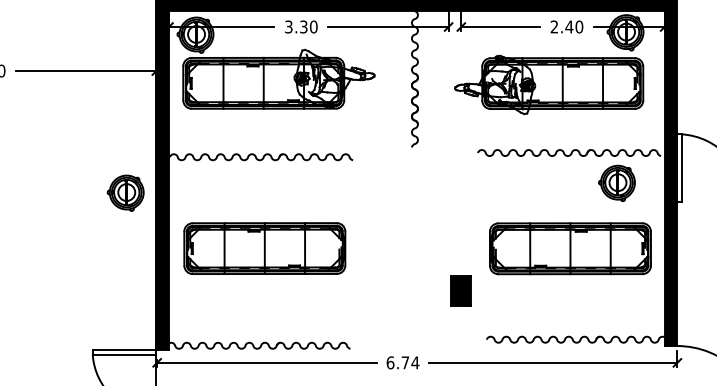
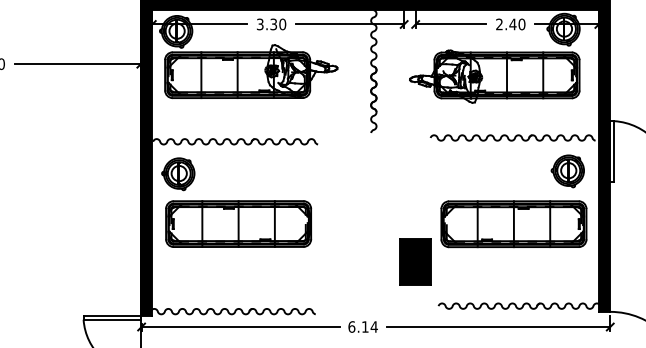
part: (616, 183) -> (567, 171), moved
part: (125, 193) -> (178, 174), moved
part: (461, 290) -> (415, 261), size x1.67
text: (405, 362) -> (365, 326), 6.74 -> 6.14

